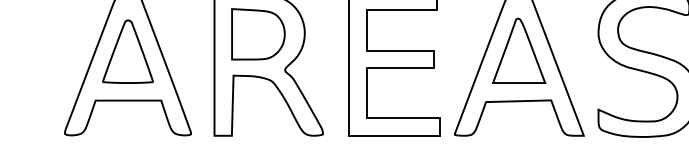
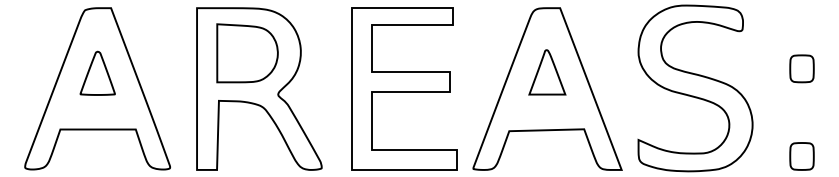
part: (127, 51) -> (97, 73), size x0.6
part: (519, 51) -> (547, 72), size x0.6

